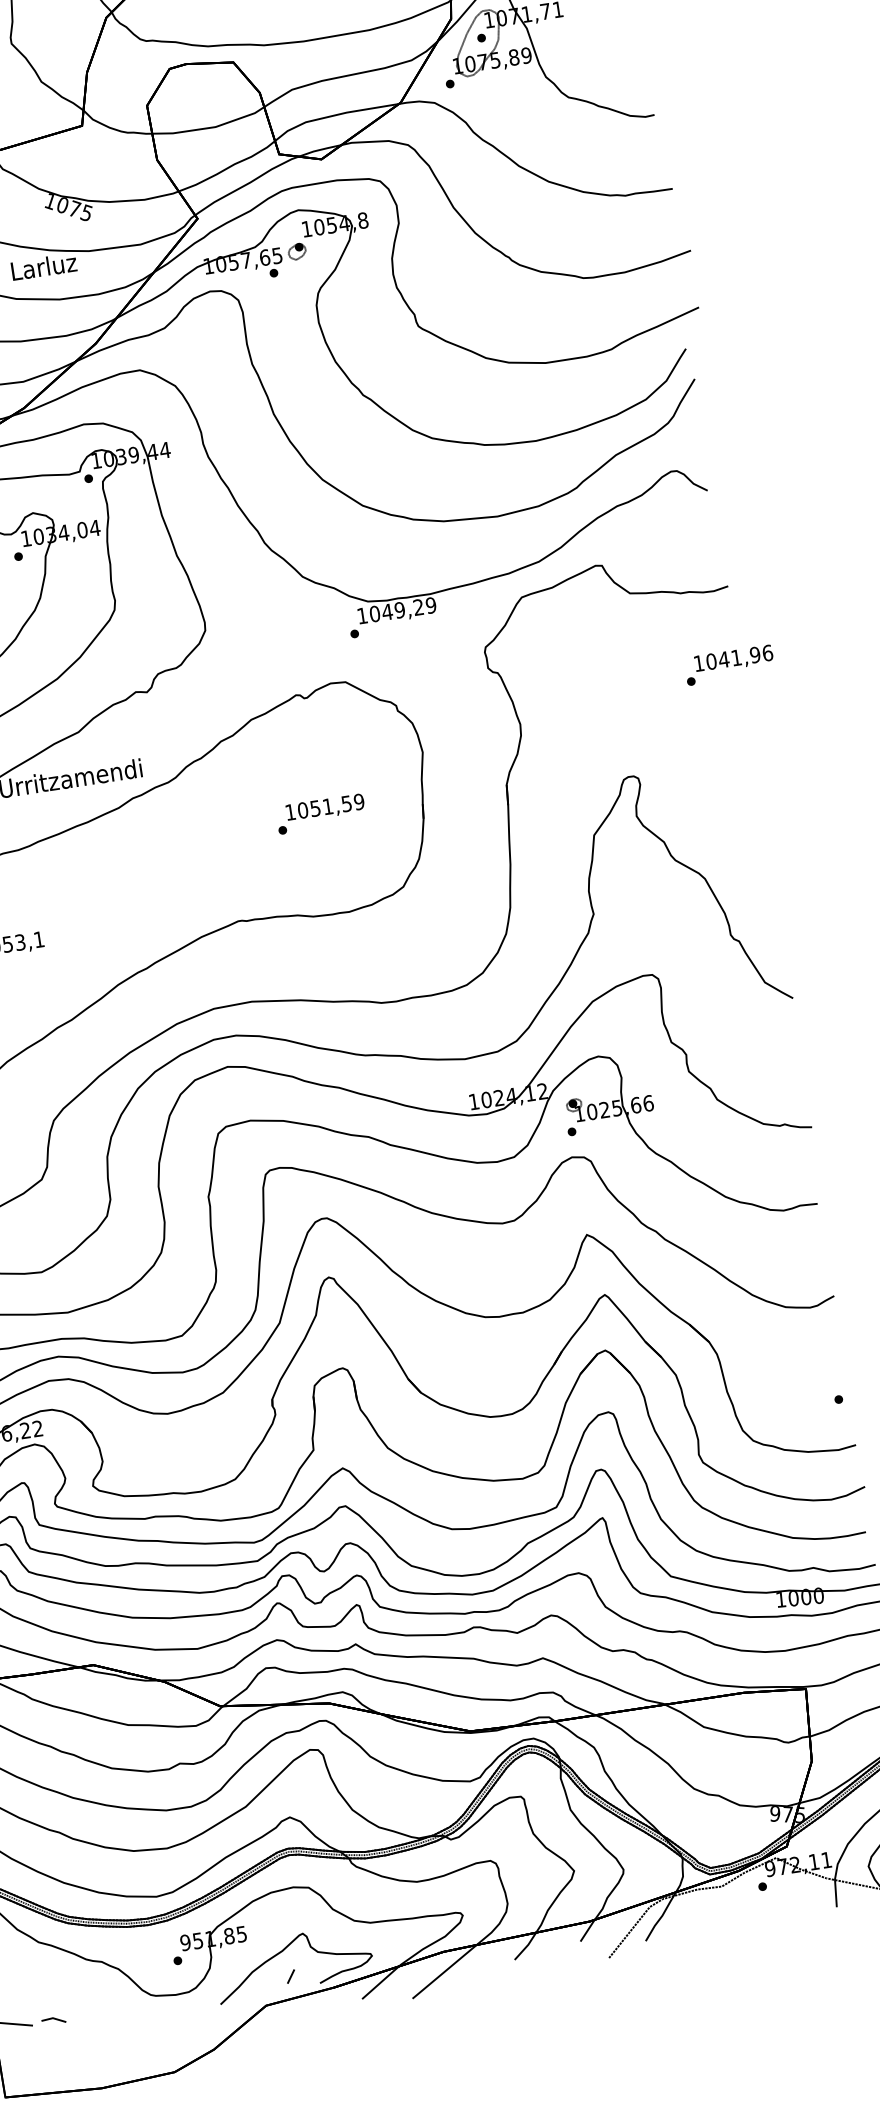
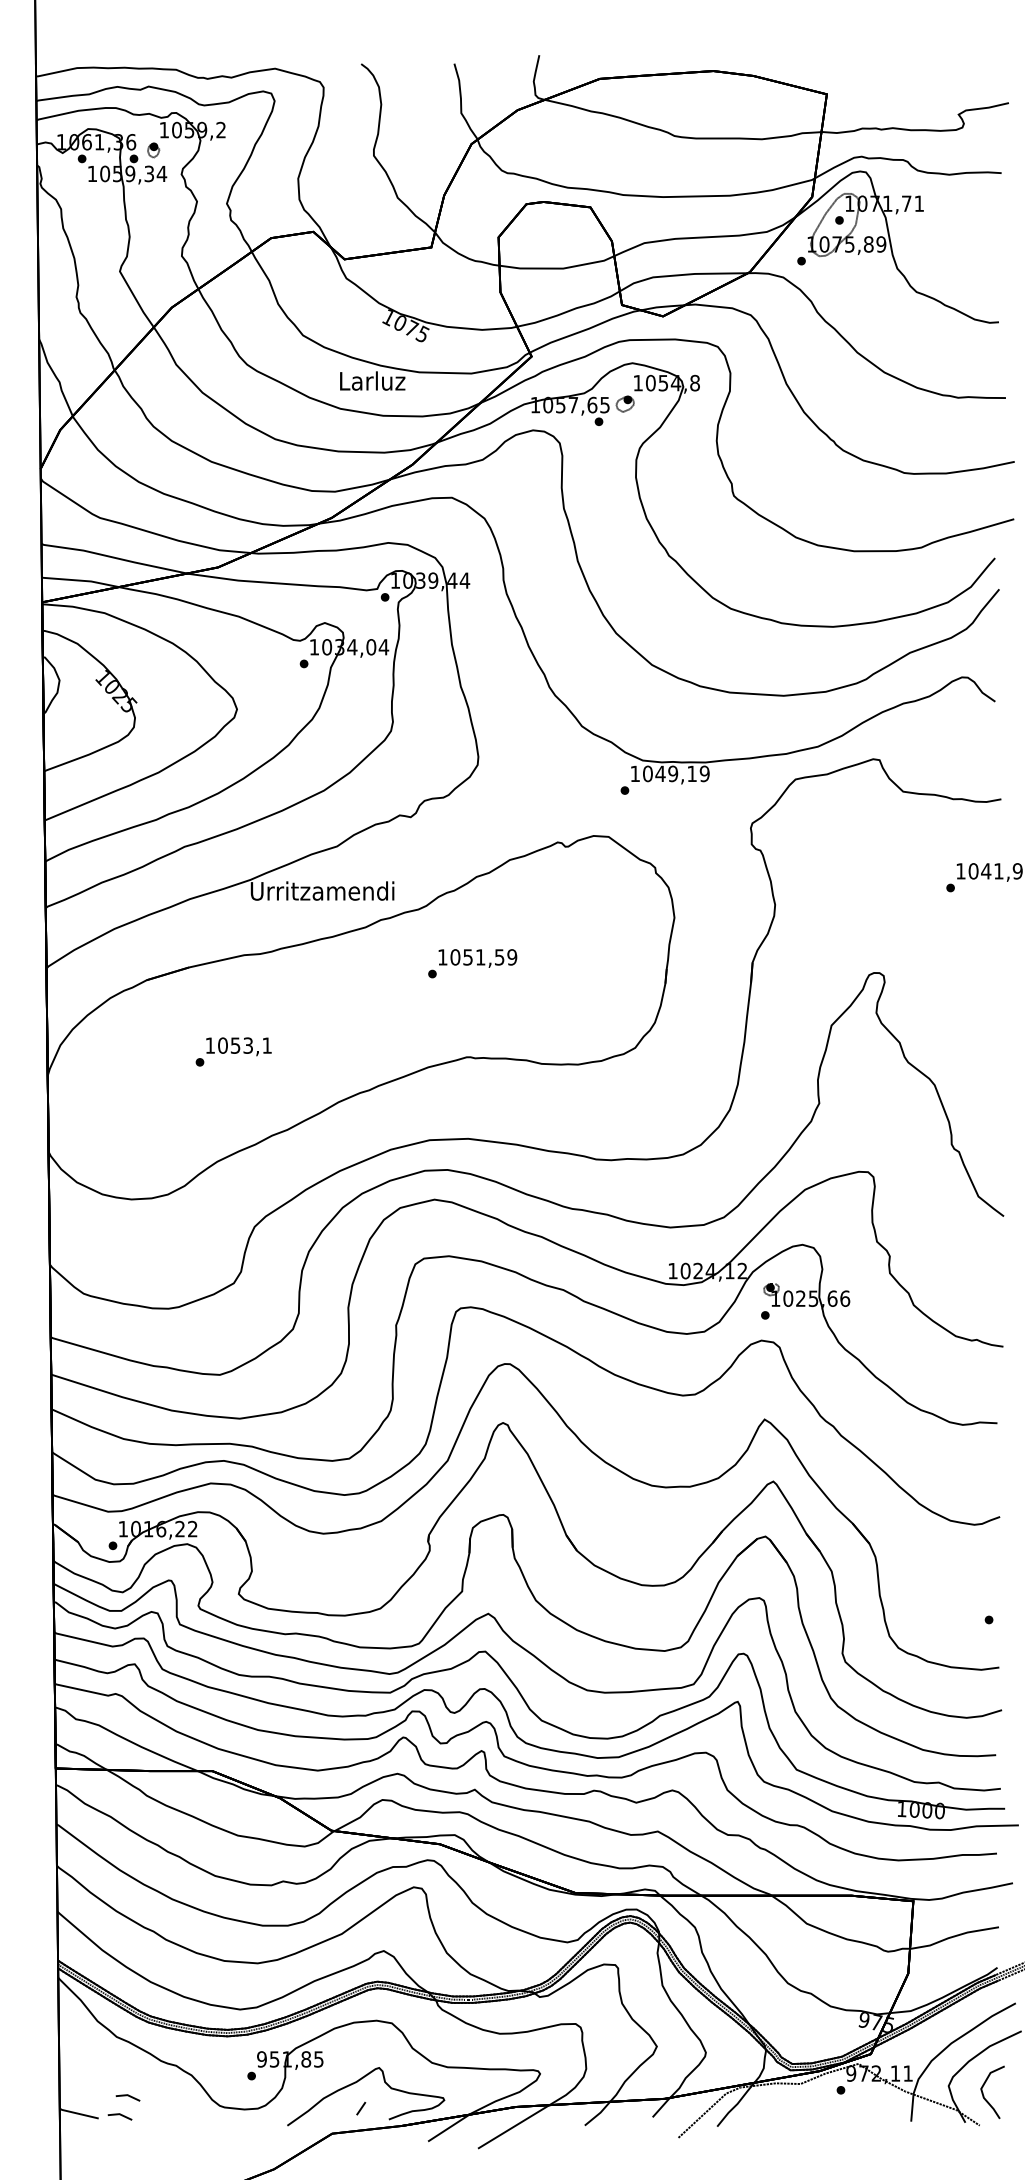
text: (417, 607) -> (691, 773), 1049,29 -> 1049,19
text: (320, 813) -> (472, 963), moved
line: (58, 1999) -> (127, 2096), added

